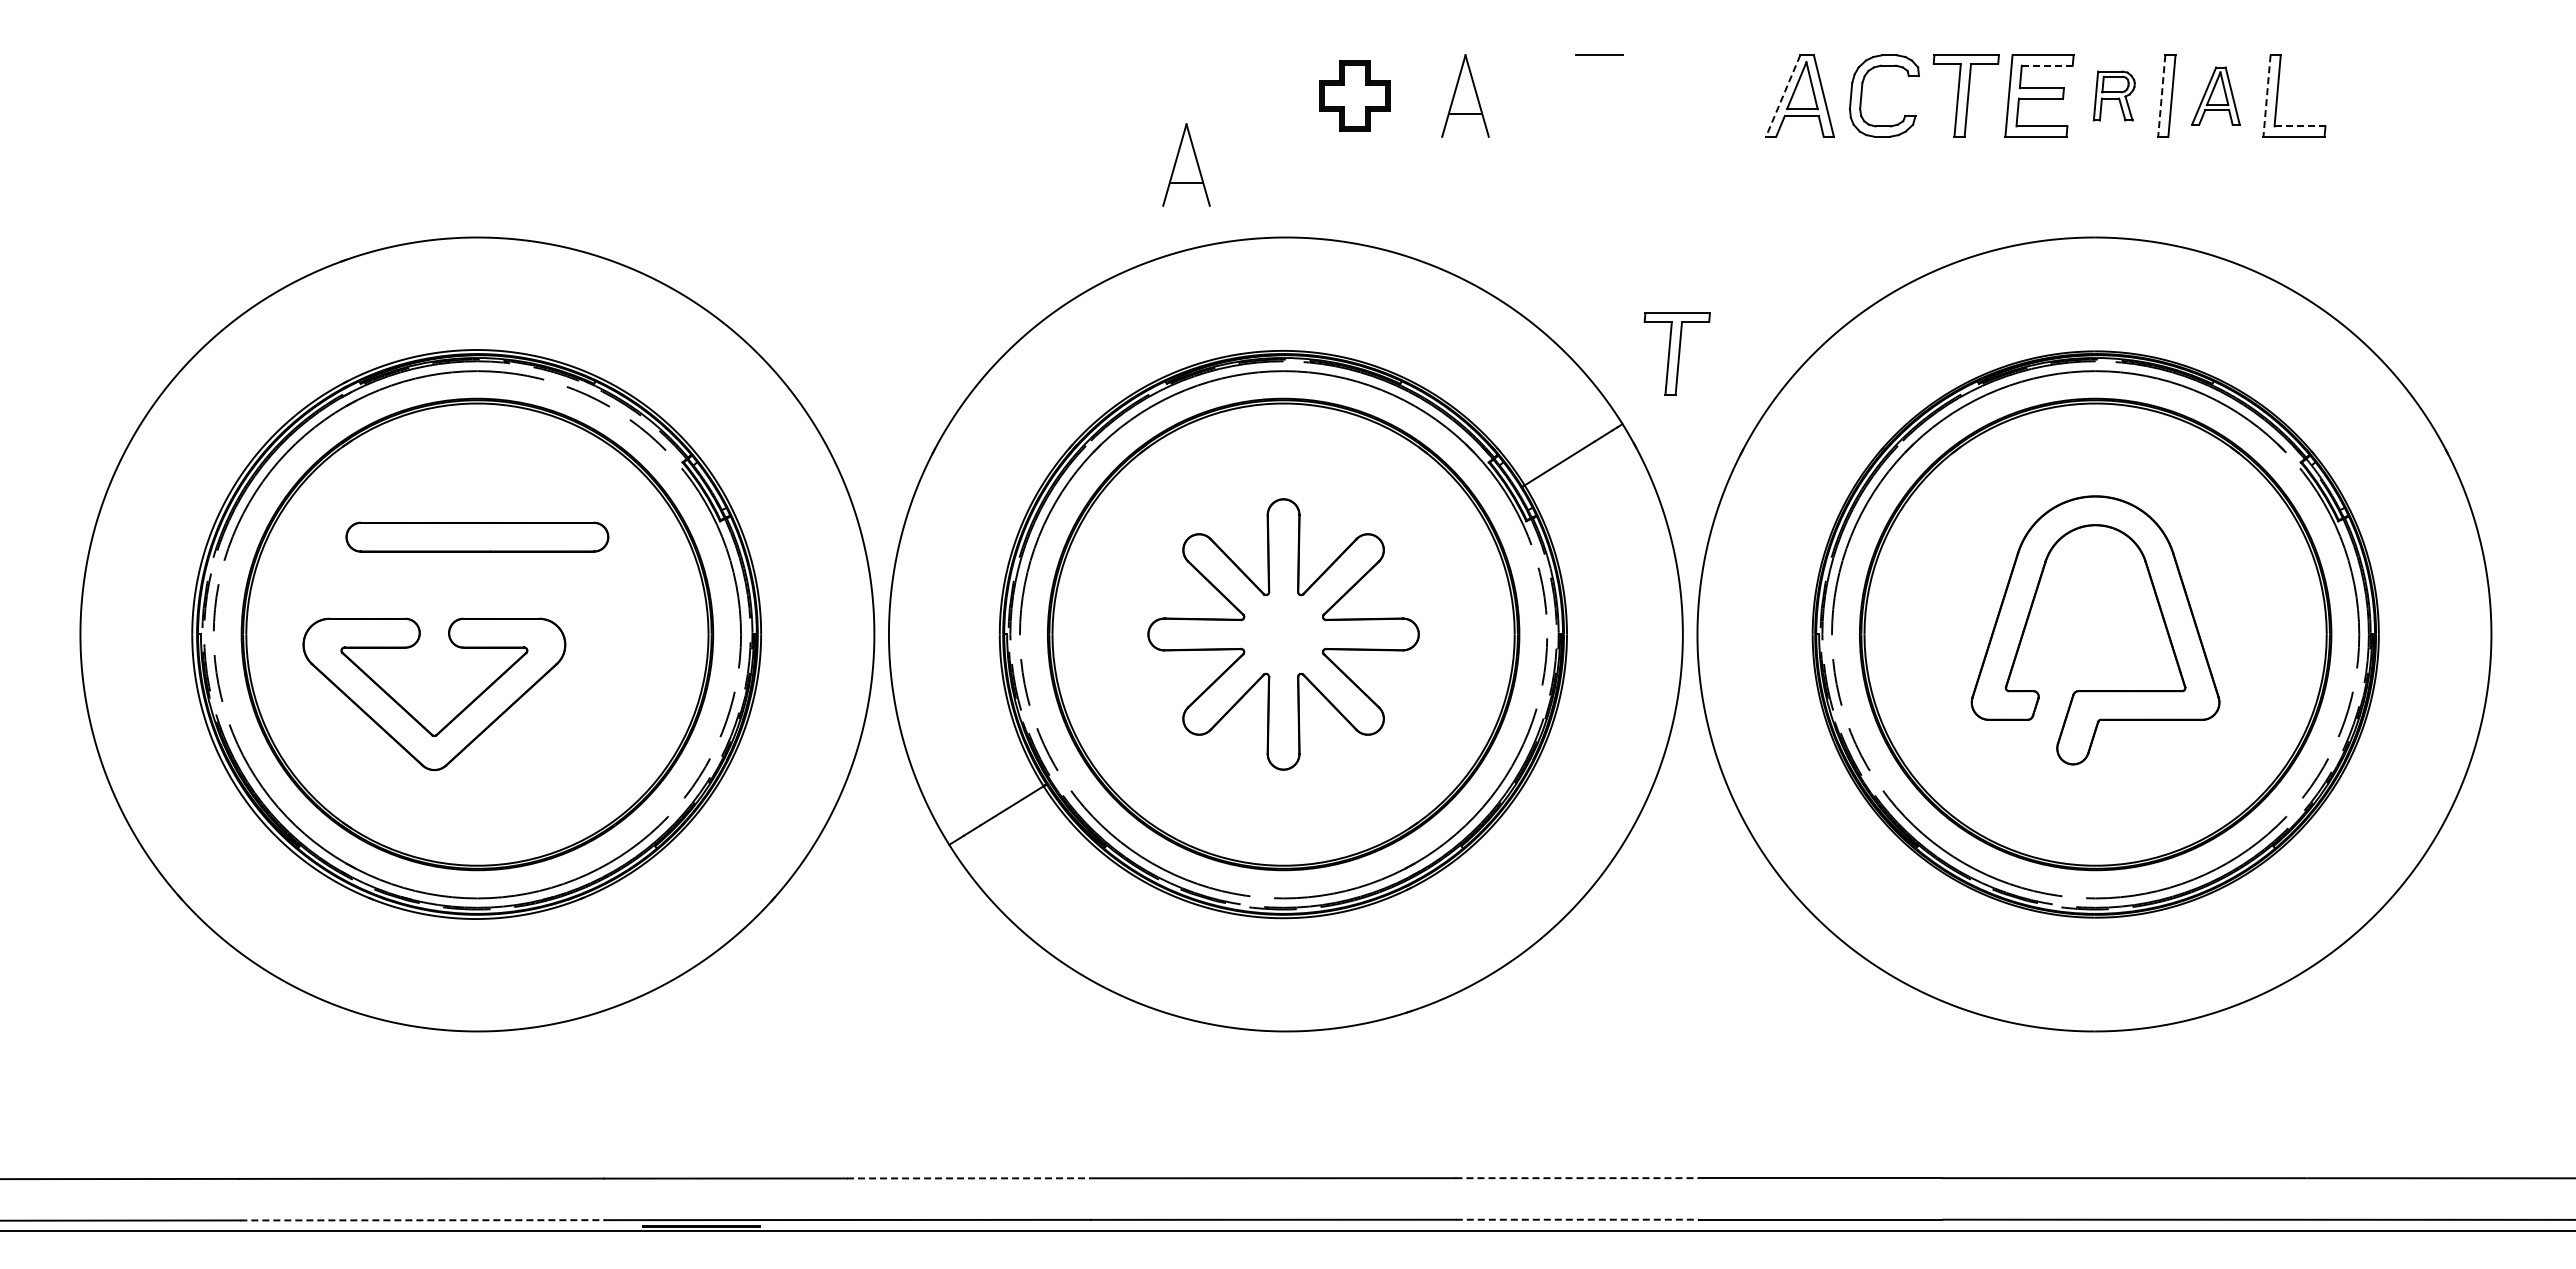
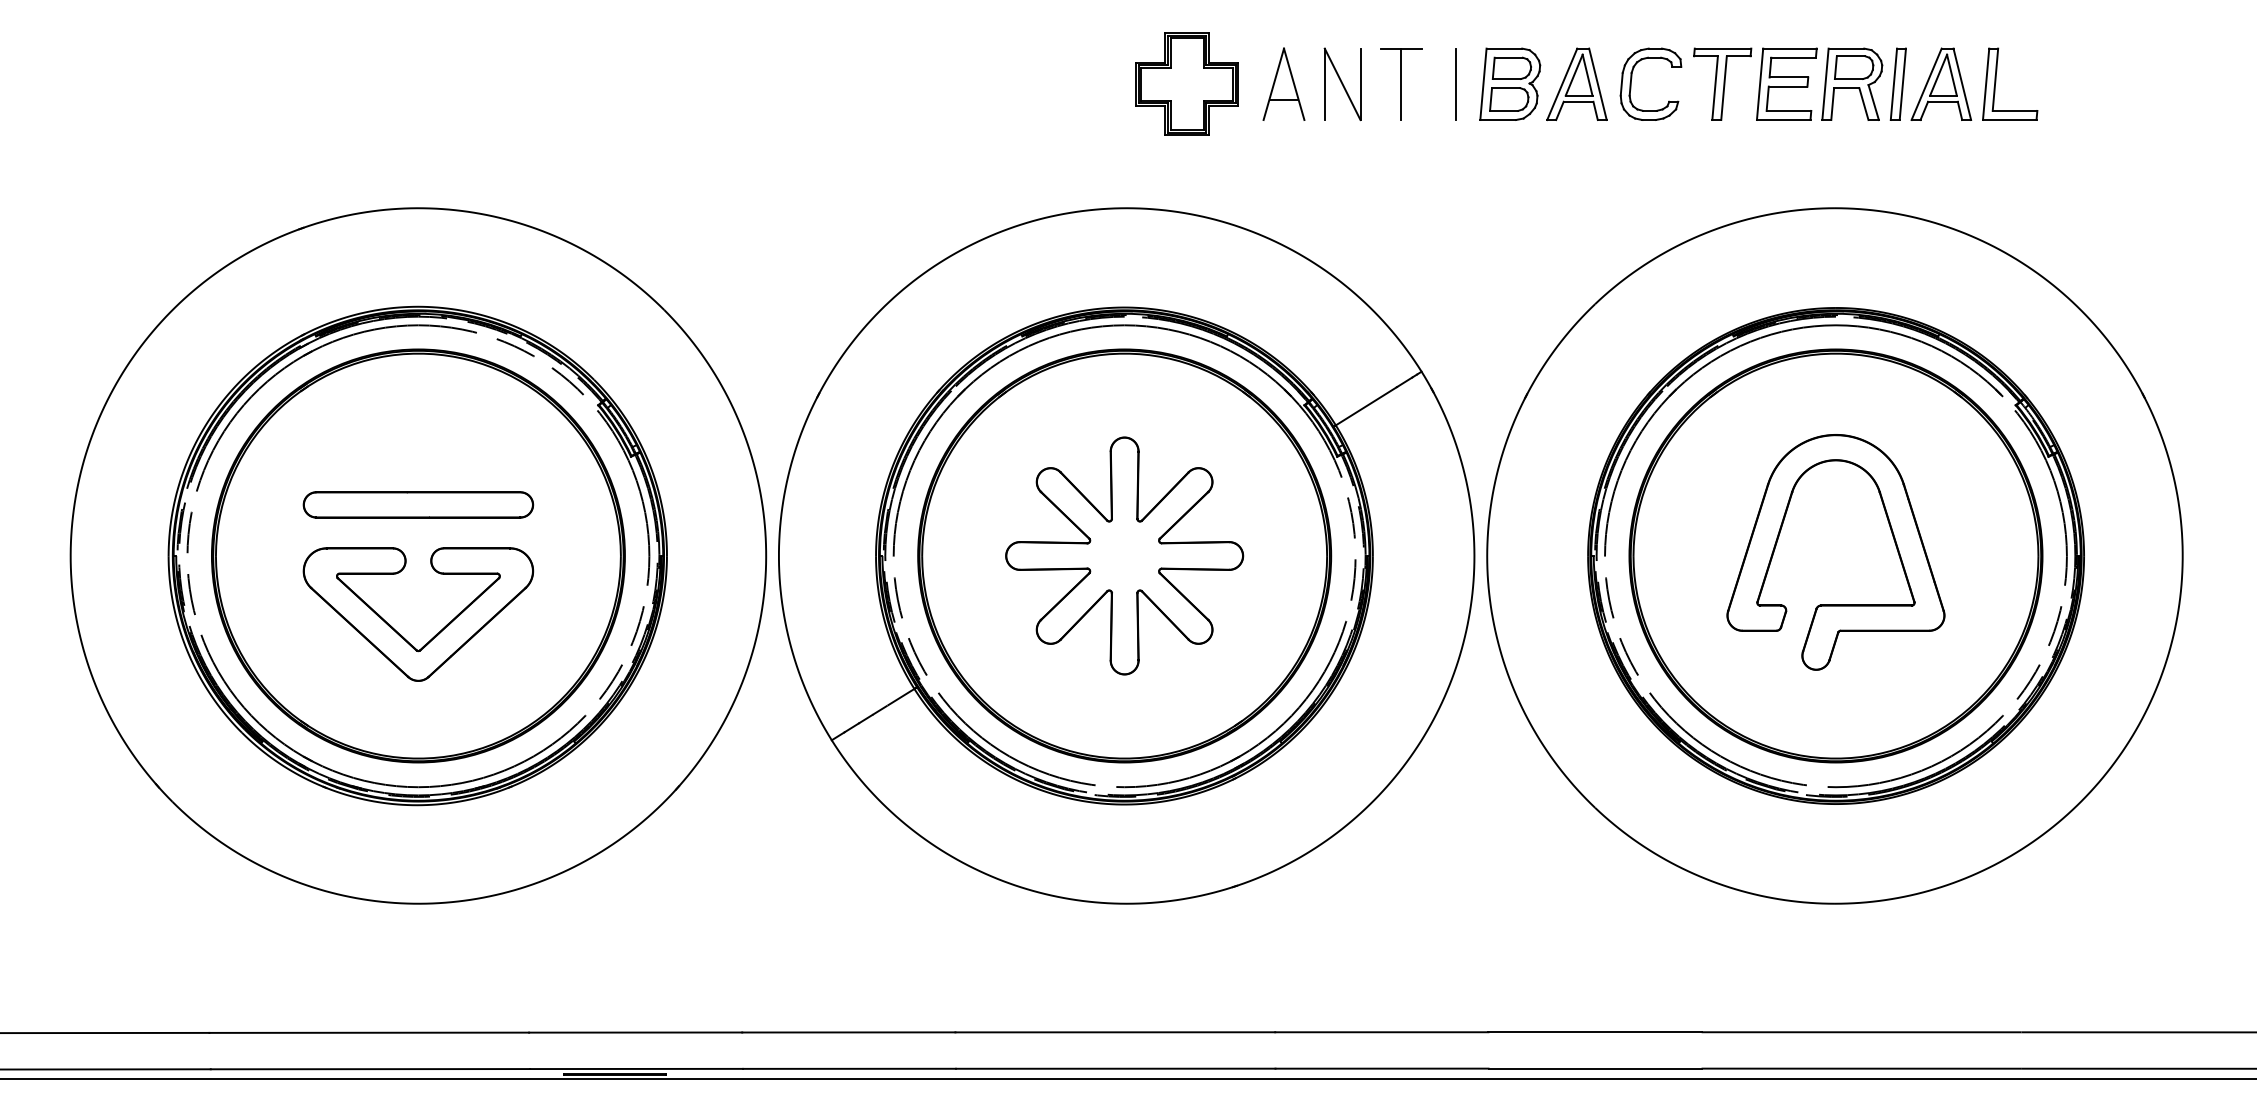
line: (2047, 65) -> (1793, 57), dashed -> solid
part: (1354, 95) -> (1186, 83), size x1.67
part: (1532, 95) -> (1342, 83), added
line: (1599, 95) -> (1401, 83), added
line: (1661, 95) -> (1455, 83), added
part: (1723, 95) -> (1509, 83), added
part: (2114, 95) -> (1852, 83), size x1.67
part: (2215, 95) -> (1940, 83), size x1.43
line: (1782, 96) -> (1561, 84), dashed -> solid
line: (2161, 96) -> (1893, 84), dashed -> solid
line: (2267, 96) -> (1986, 84), dashed -> solid
line: (2299, 126) -> (2014, 110), dashed -> solid
part: (1186, 164) -> (1039, 144), removed
part: (1676, 353) -> (1468, 309), removed
part: (477, 536) -> (418, 504), moved
part: (412, 715) -> (399, 633), moved
line: (968, 1178) -> (848, 1032), dashed -> solid
line: (1577, 1178) -> (1382, 1032), dashed -> solid
line: (1577, 1219) -> (1382, 1068), dashed -> solid
line: (423, 1220) -> (371, 1069), dashed -> solid

